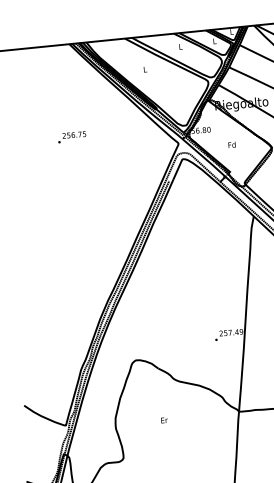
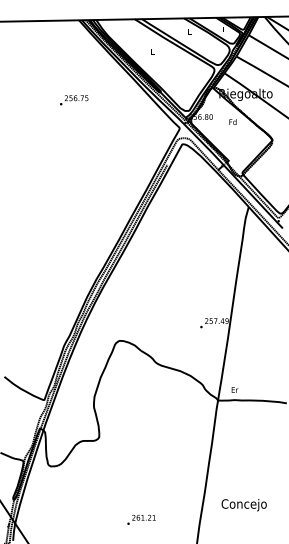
text: (72, 137) -> (74, 100), moved
text: (231, 144) -> (232, 121), moved
text: (163, 419) -> (234, 389), moved

